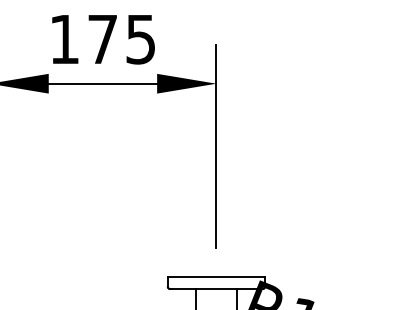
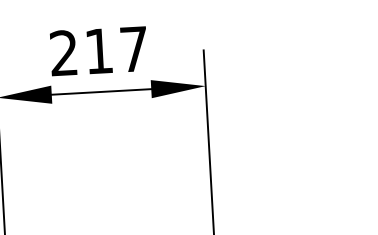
text: (102, 39) -> (98, 51), 175 -> 217

